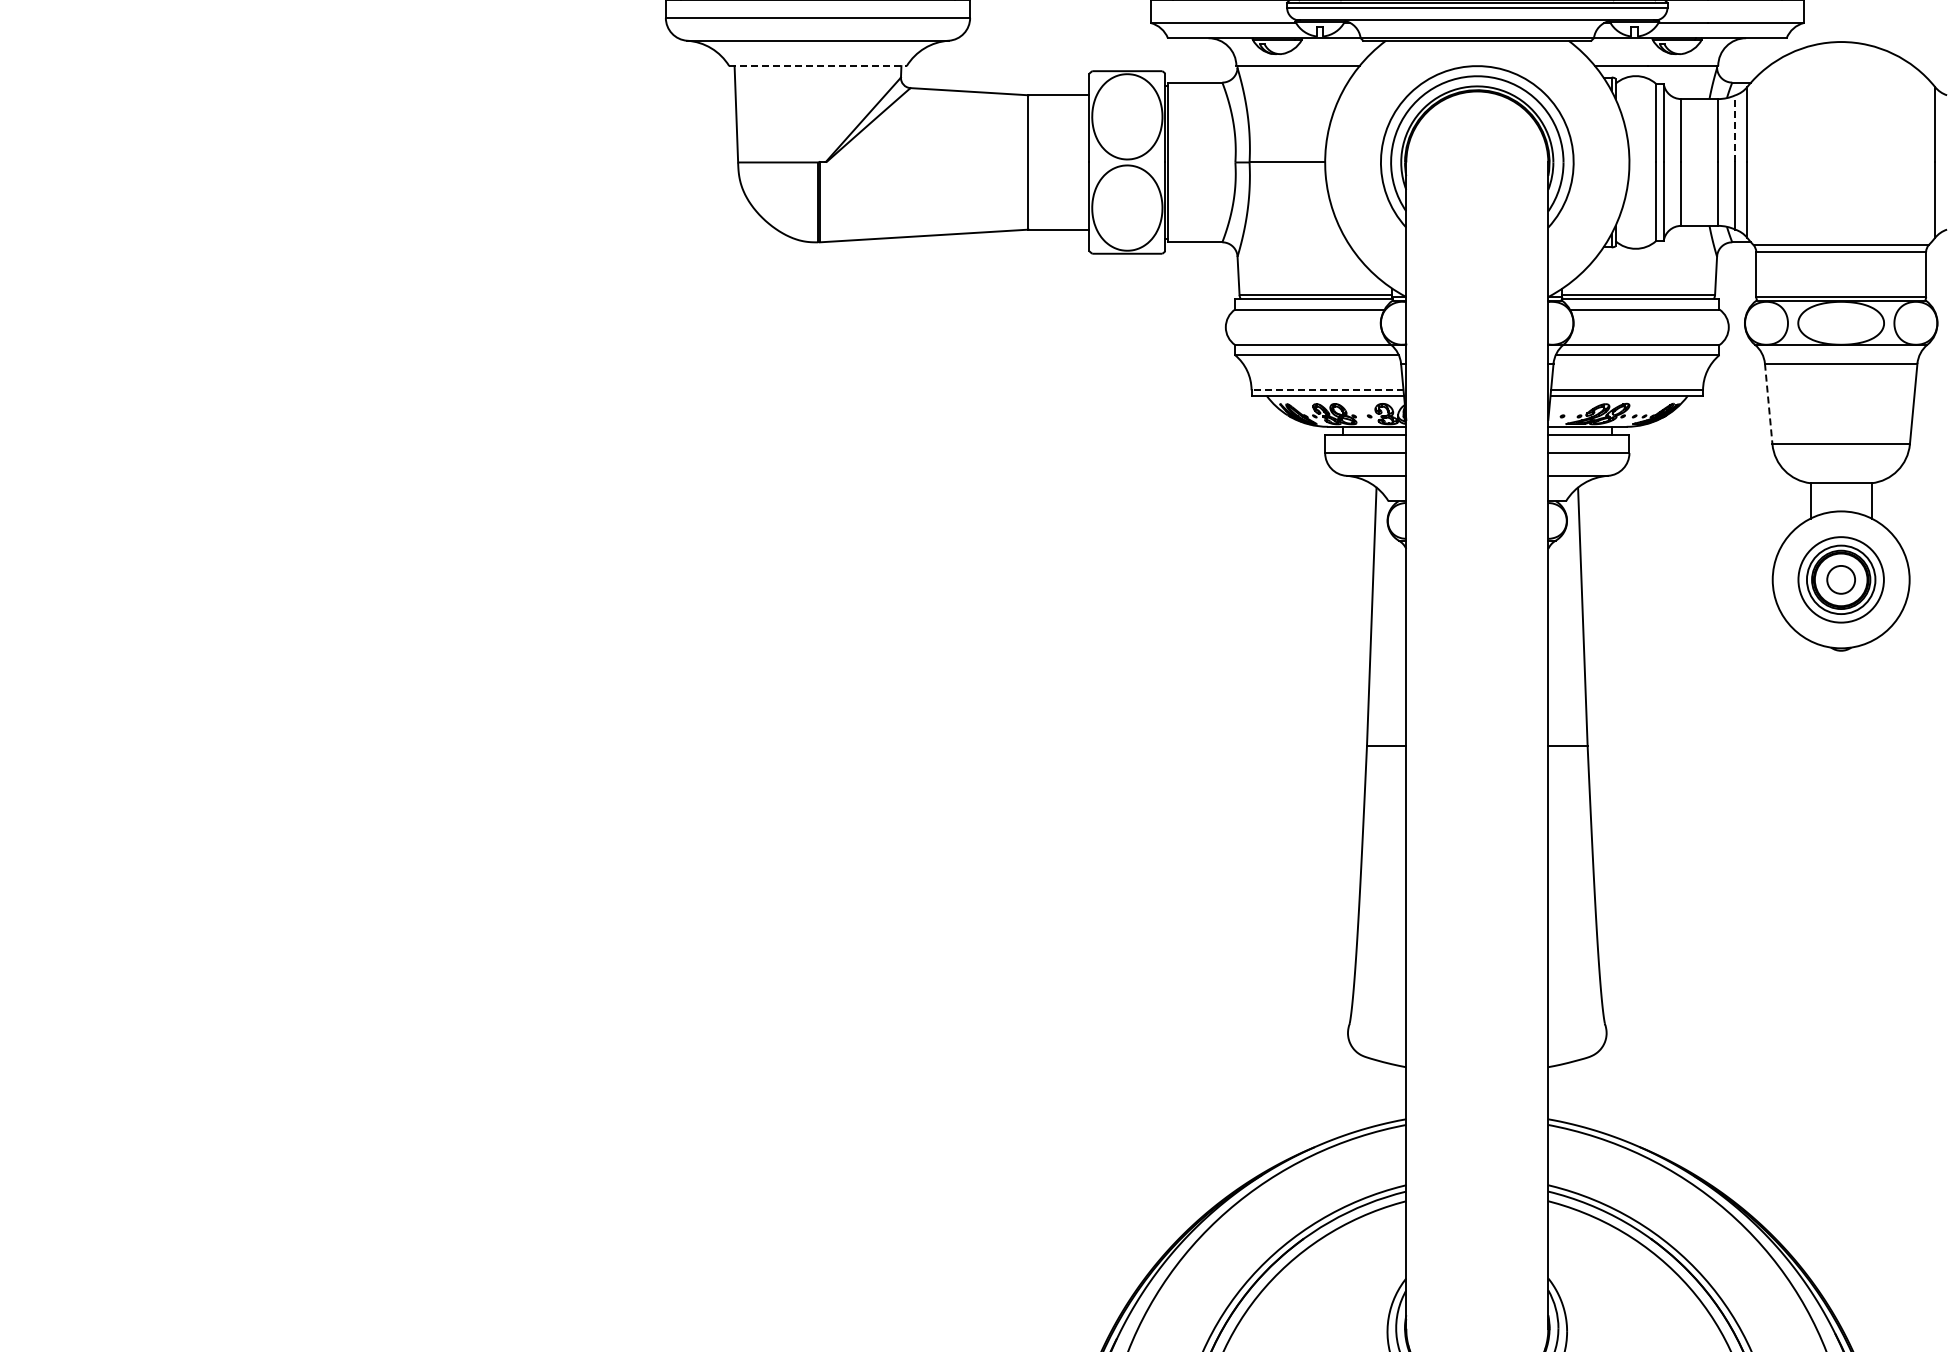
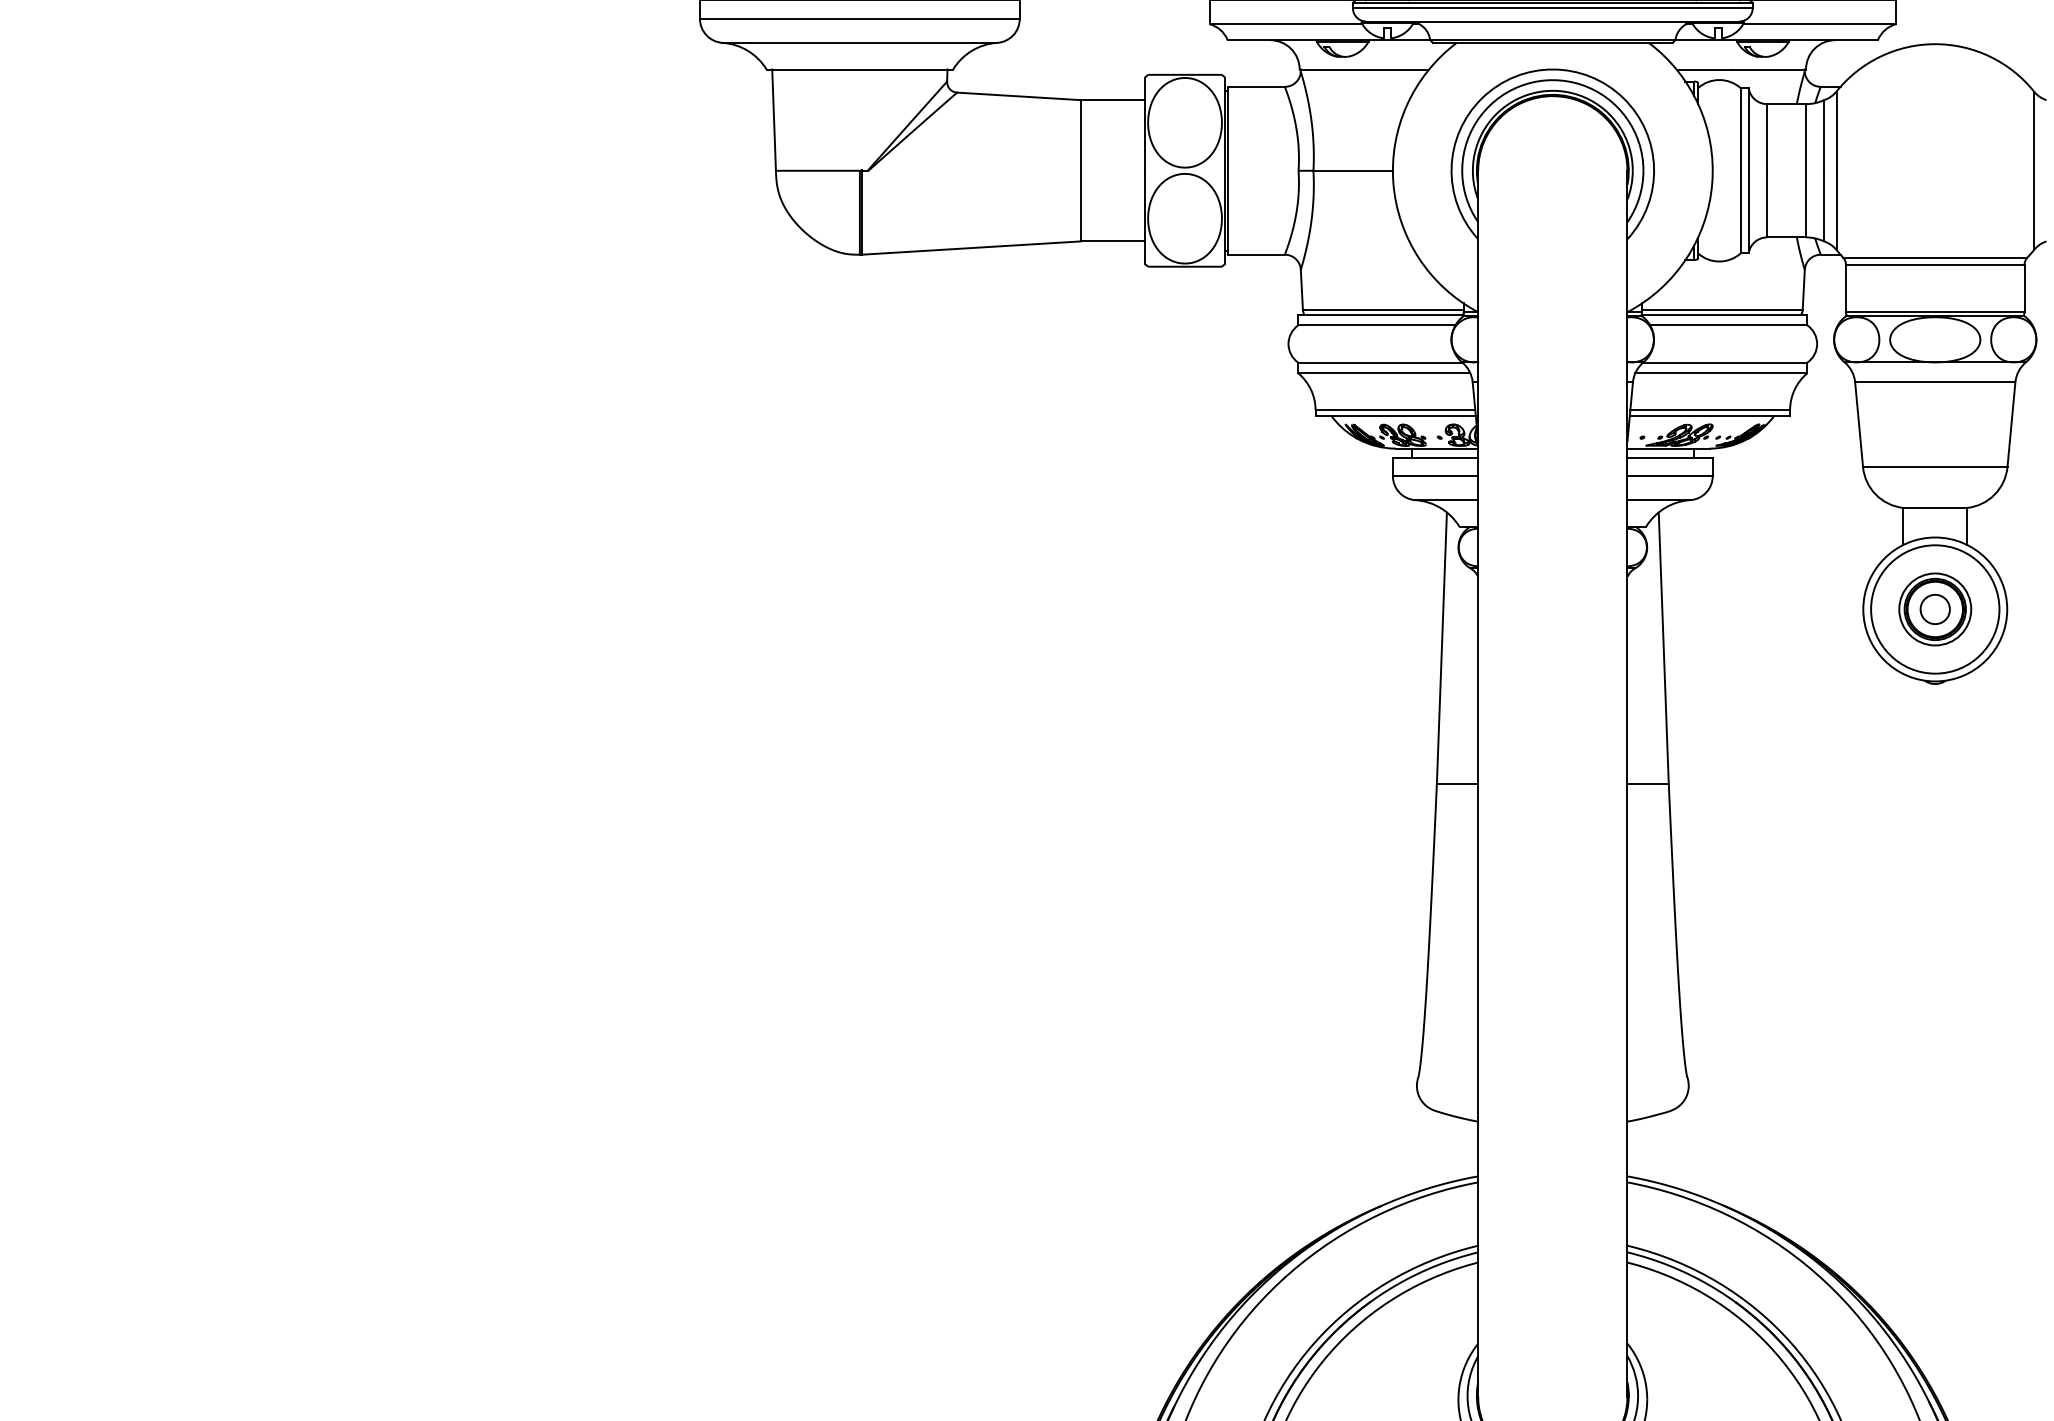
line: (818, 66) -> (860, 69), dashed -> solid
line: (1735, 128) -> (1824, 135), dashed -> solid
line: (1327, 390) -> (1395, 410), dashed -> solid
line: (1768, 404) -> (1858, 425), dashed -> solid
circle: (1841, 579) -> (1935, 609), size x1.43

